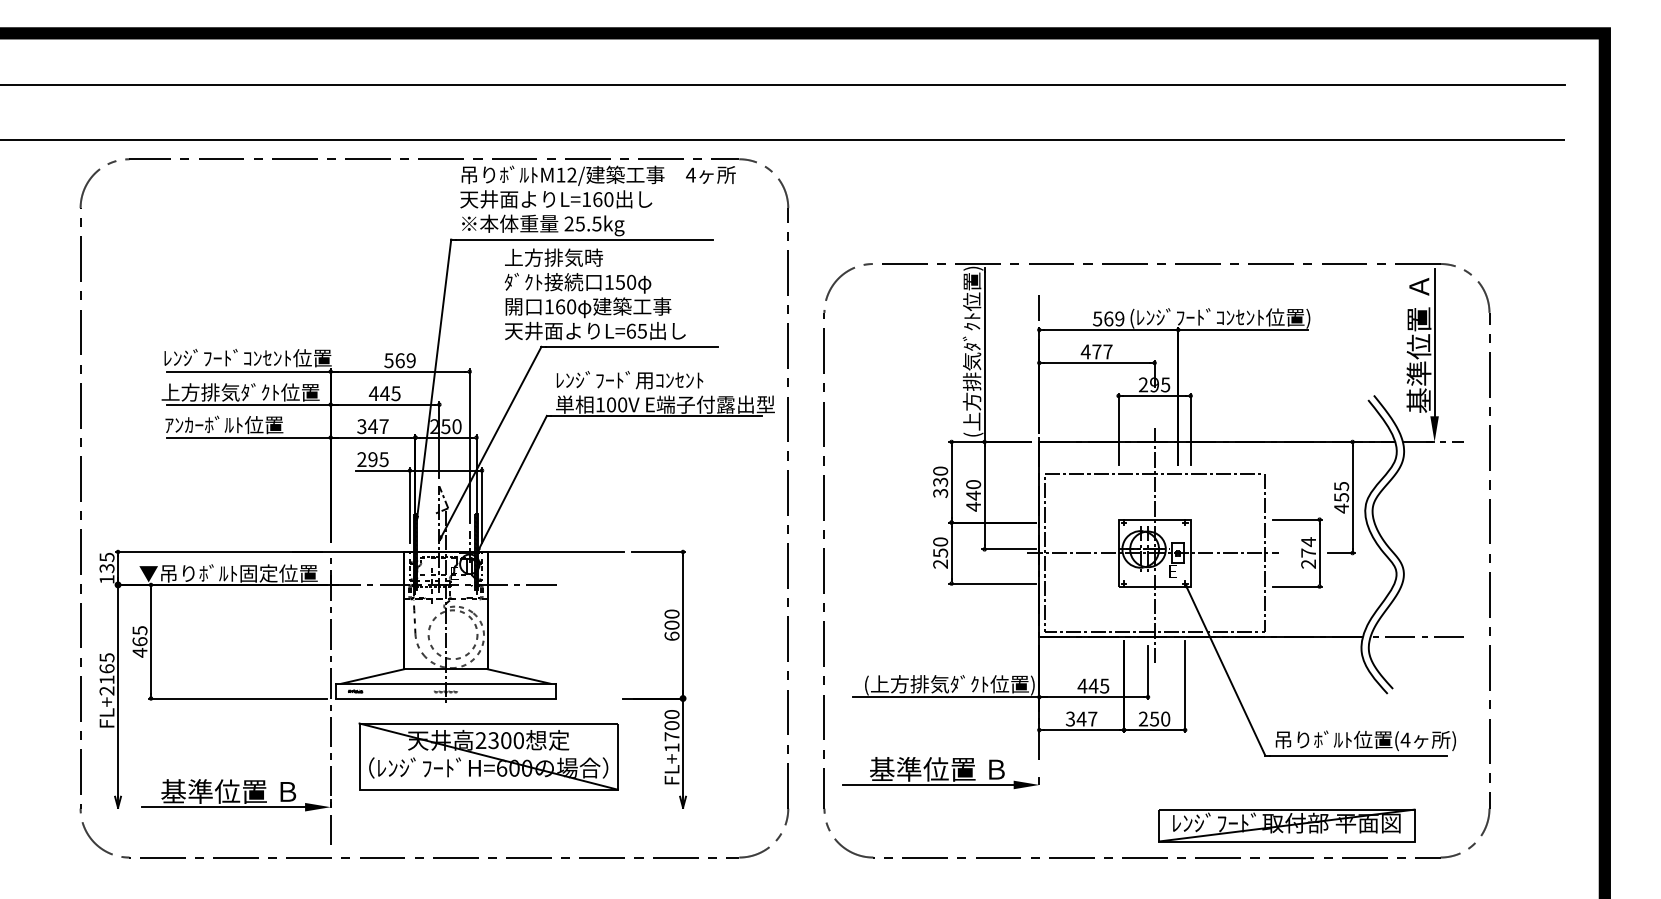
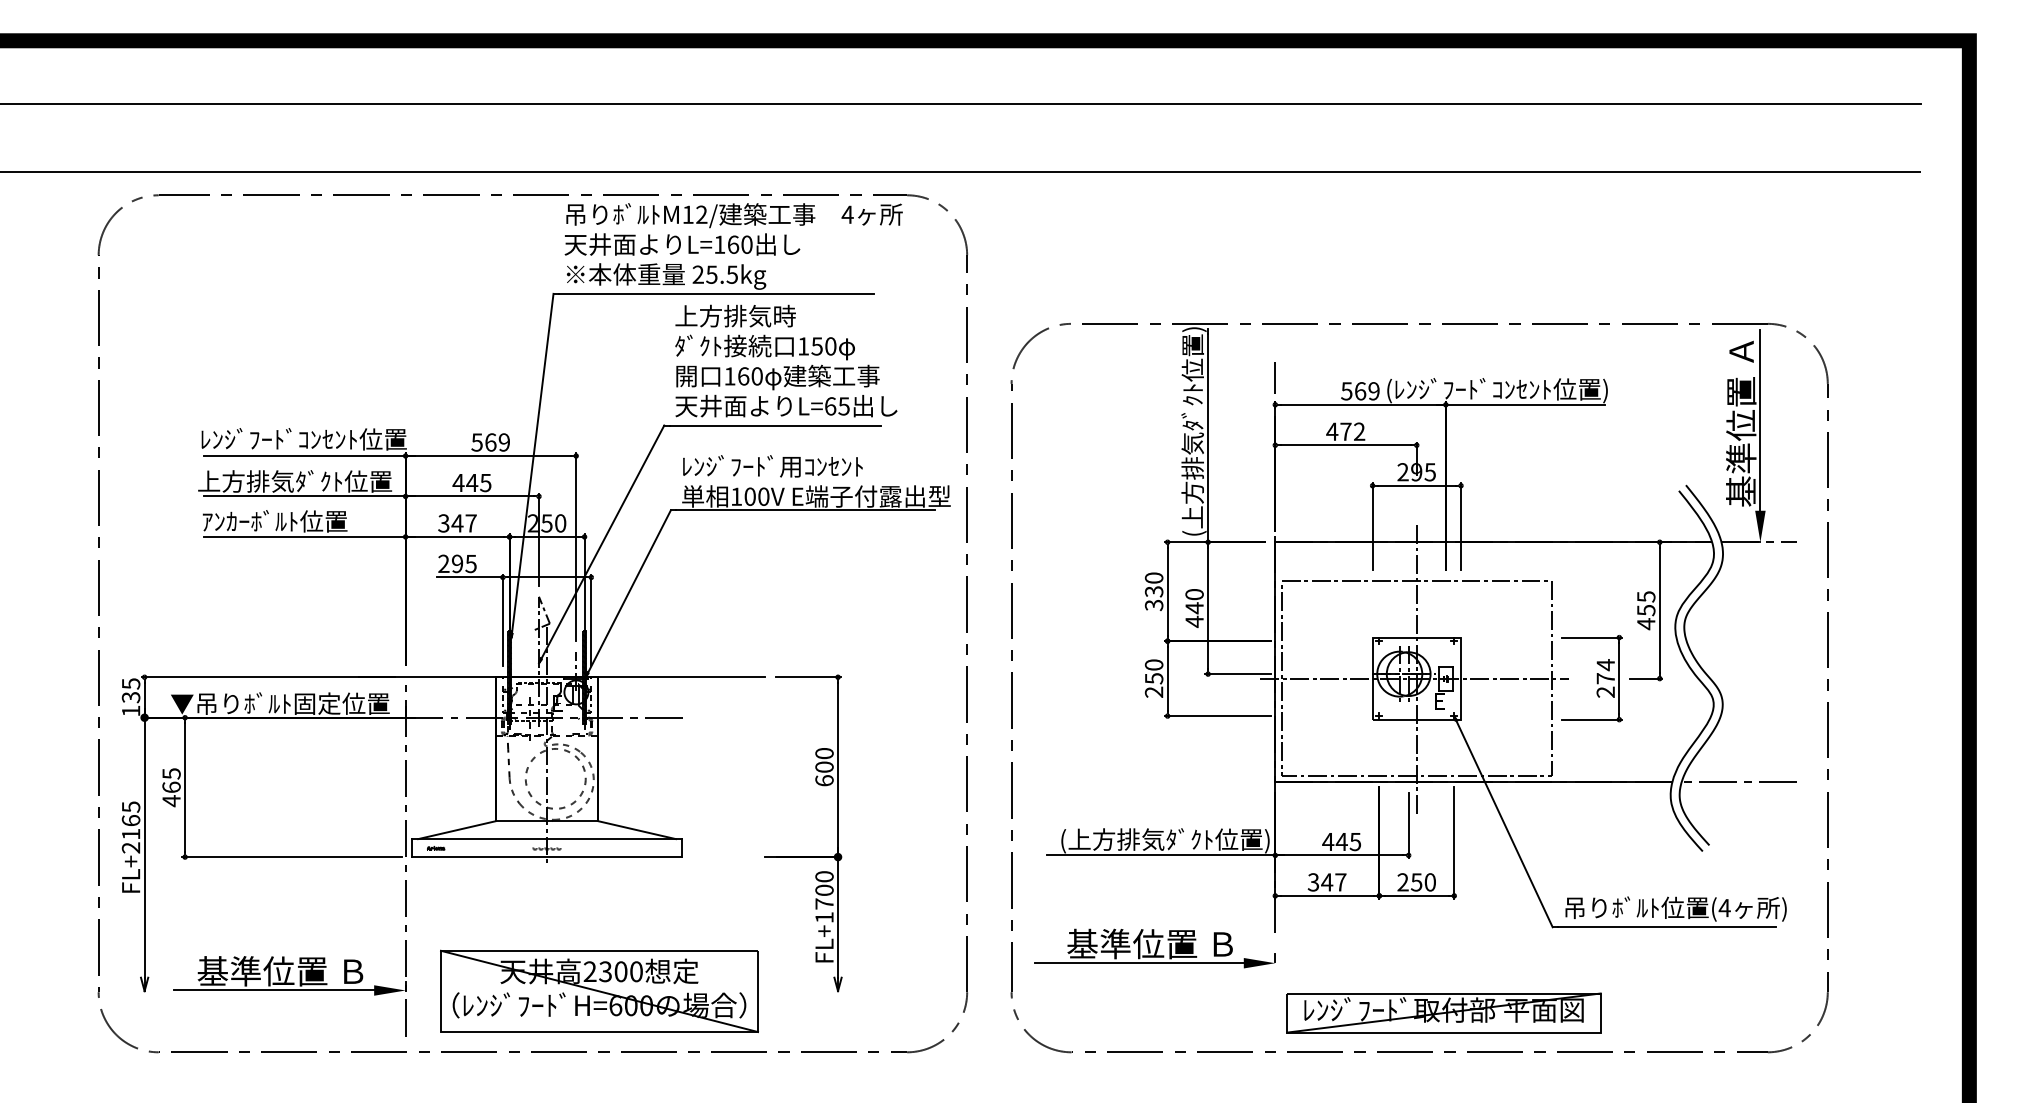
text: (595, 293) -> (786, 360), moved
text: (1107, 351) -> (1359, 431), 477 -> 472
part: (488, 755) -> (599, 990), moved
part: (1286, 825) -> (1443, 1012), moved

